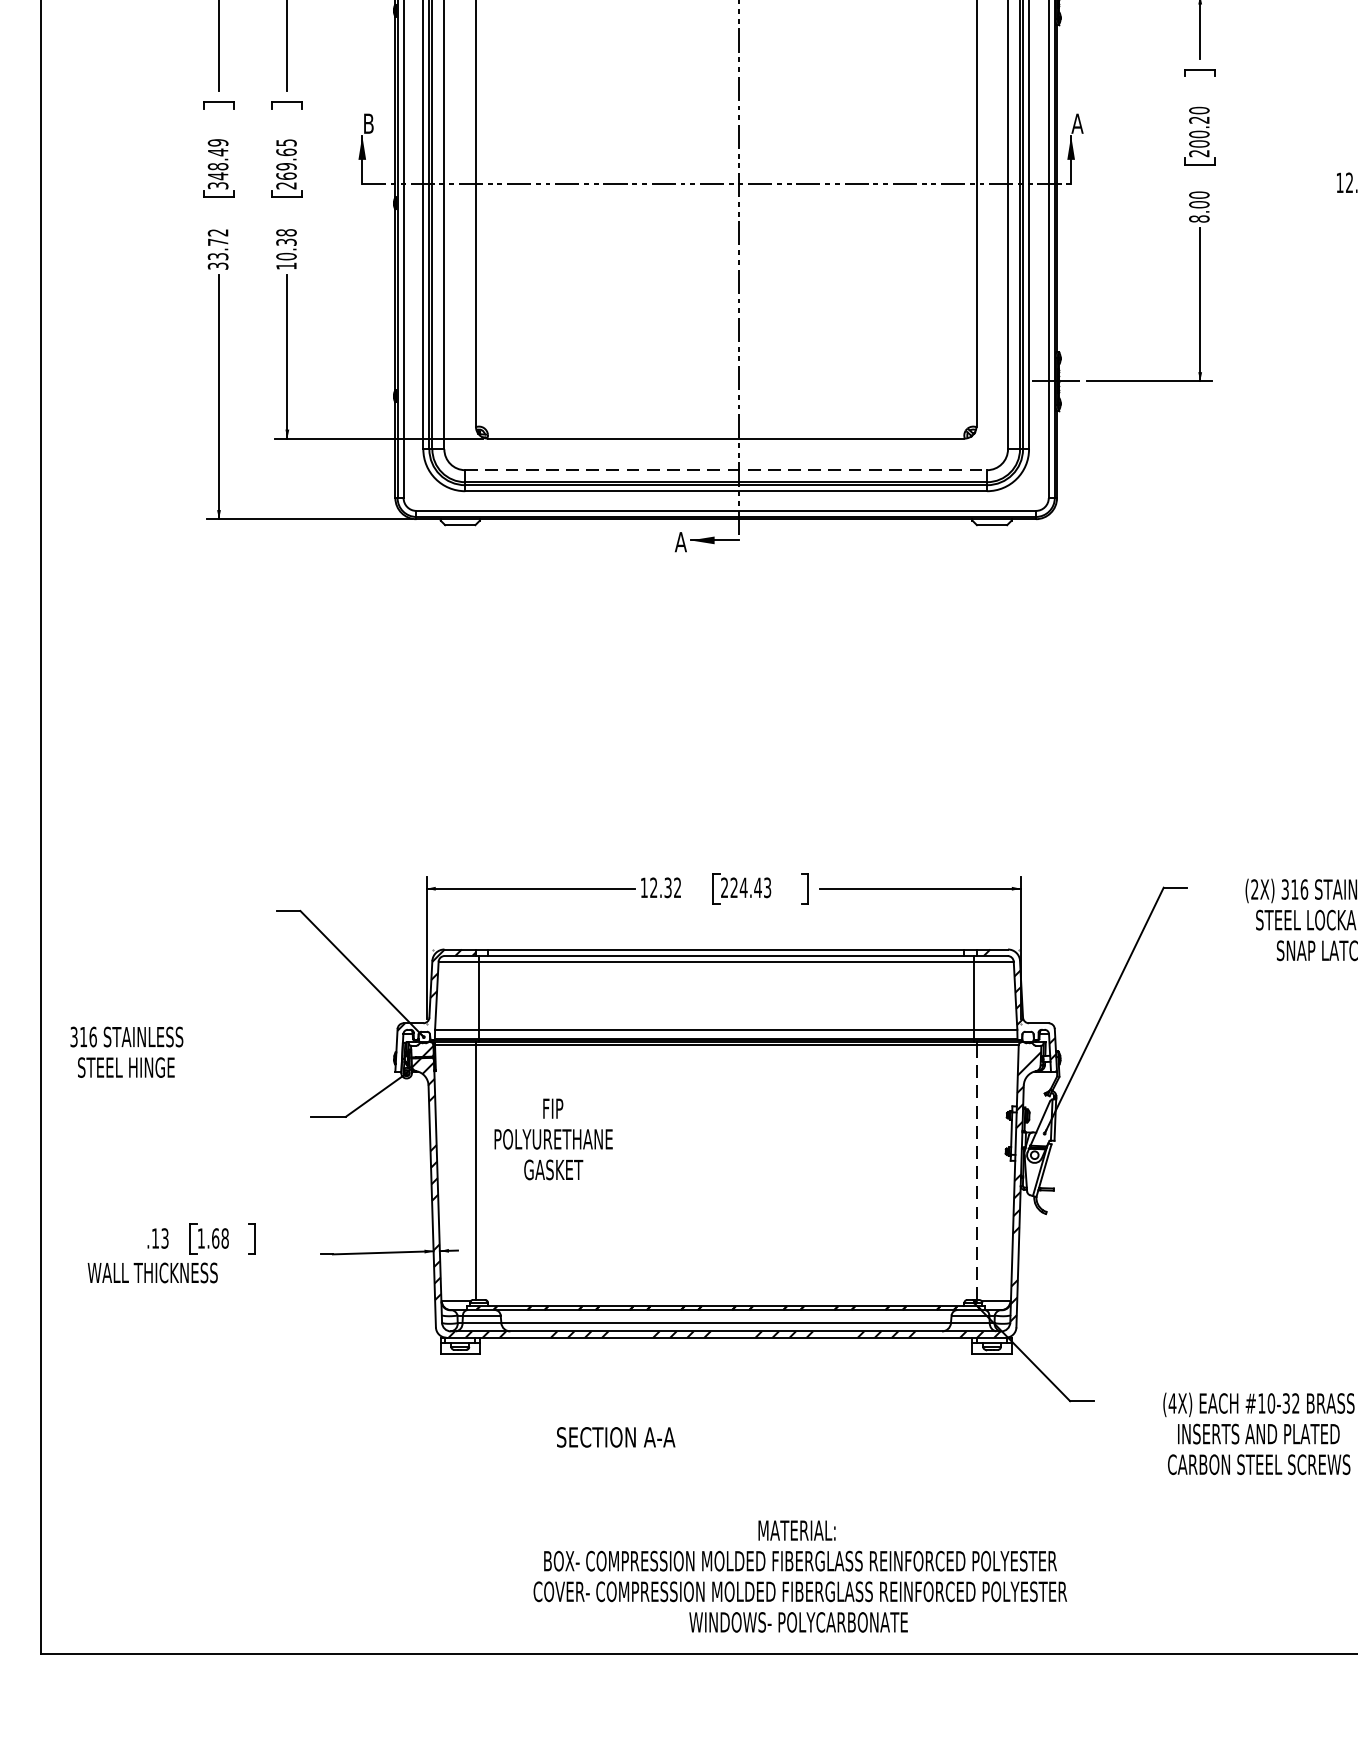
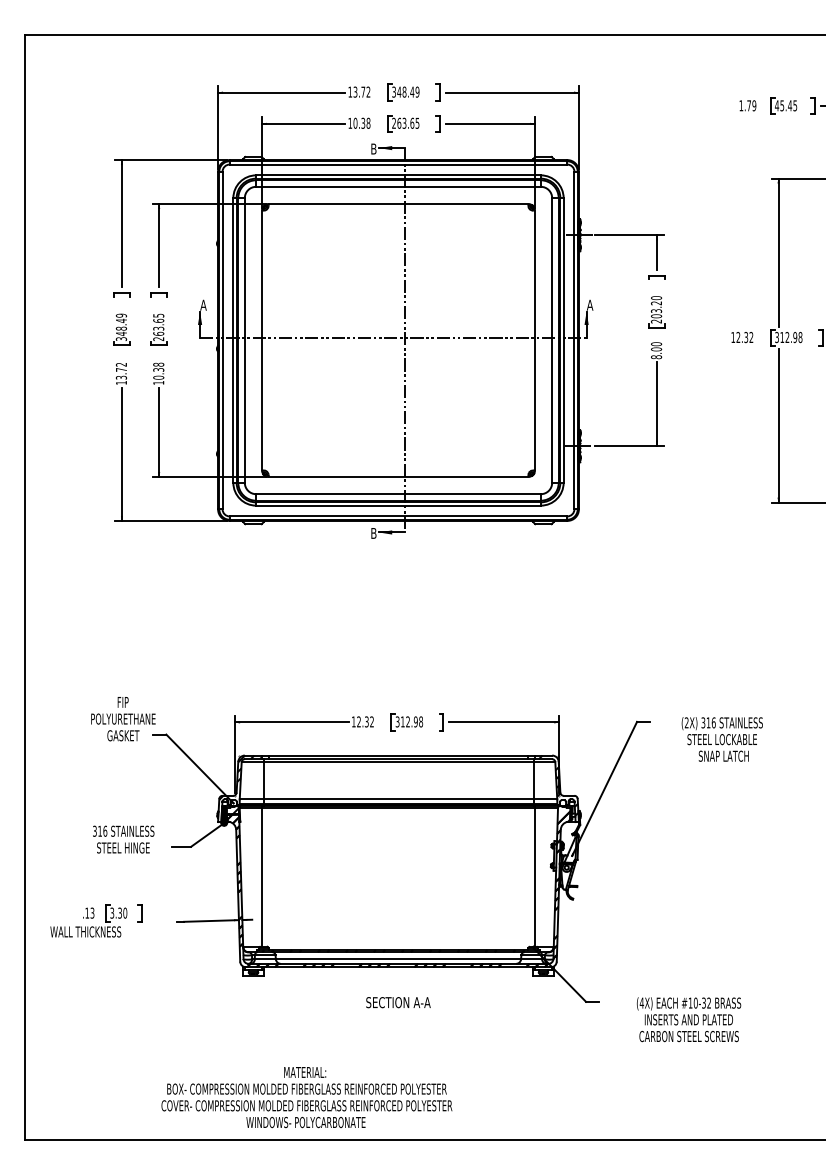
text: (368, 122) -> (203, 304), B -> A
text: (1199, 135) -> (656, 311), 200.20 -> 203.20
text: (286, 166) -> (158, 328), 269.65 -> 263.65
text: (218, 265) -> (121, 382), 33.72 -> 13.72
line: (728, 470) -> (399, 494), dashed -> solid
text: (680, 542) -> (373, 533), A -> B
text: (746, 887) -> (409, 721), 224.43 -> 312.98
text: (126, 1052) -> (123, 839), moved
text: (553, 1140) -> (123, 719), moved
line: (977, 1171) -> (535, 876), dashed -> solid
hatch: (726, 1195) -> (398, 889), added
text: (212, 1237) -> (118, 912), 1.68 -> 3.30
text: (616, 1437) -> (398, 1002), moved
text: (799, 1576) -> (306, 1097), moved

